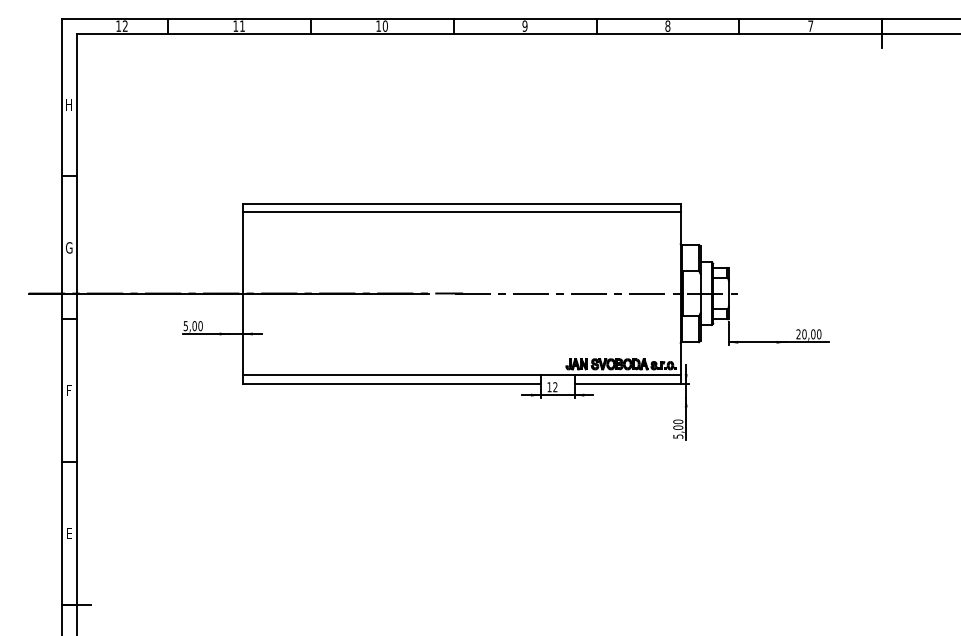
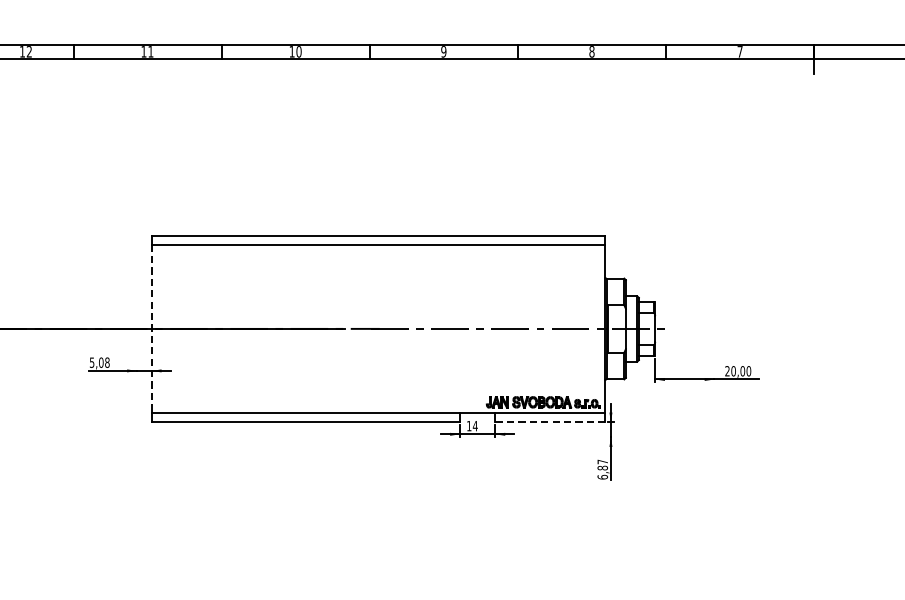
line: (243, 294) -> (151, 329), solid -> dashed
text: (200, 325) -> (107, 362), 5,00 -> 5,08
line: (627, 383) -> (550, 422), solid -> dashed
text: (555, 387) -> (475, 426), 12 -> 14
text: (678, 428) -> (602, 468), 5,00 -> 6,87

